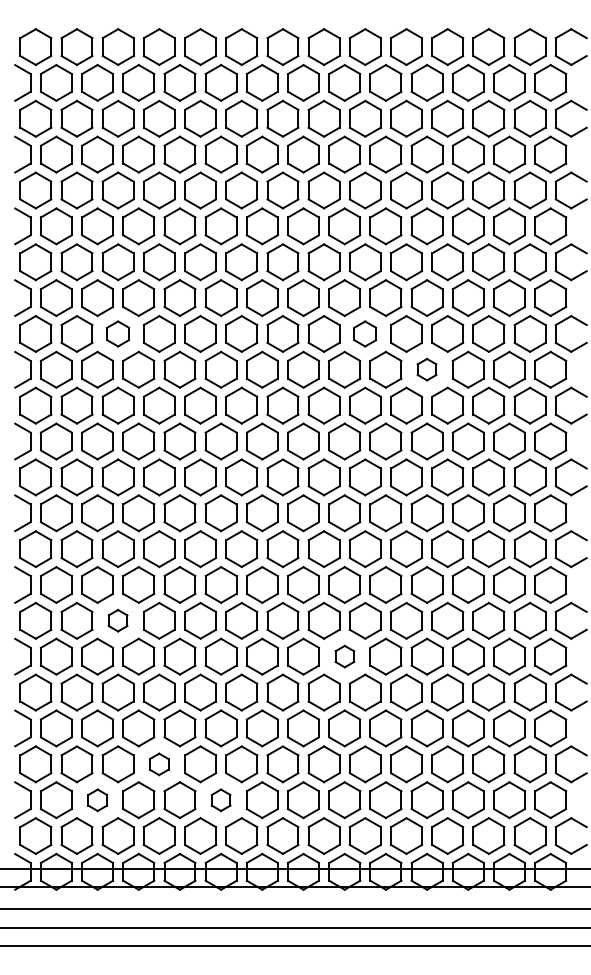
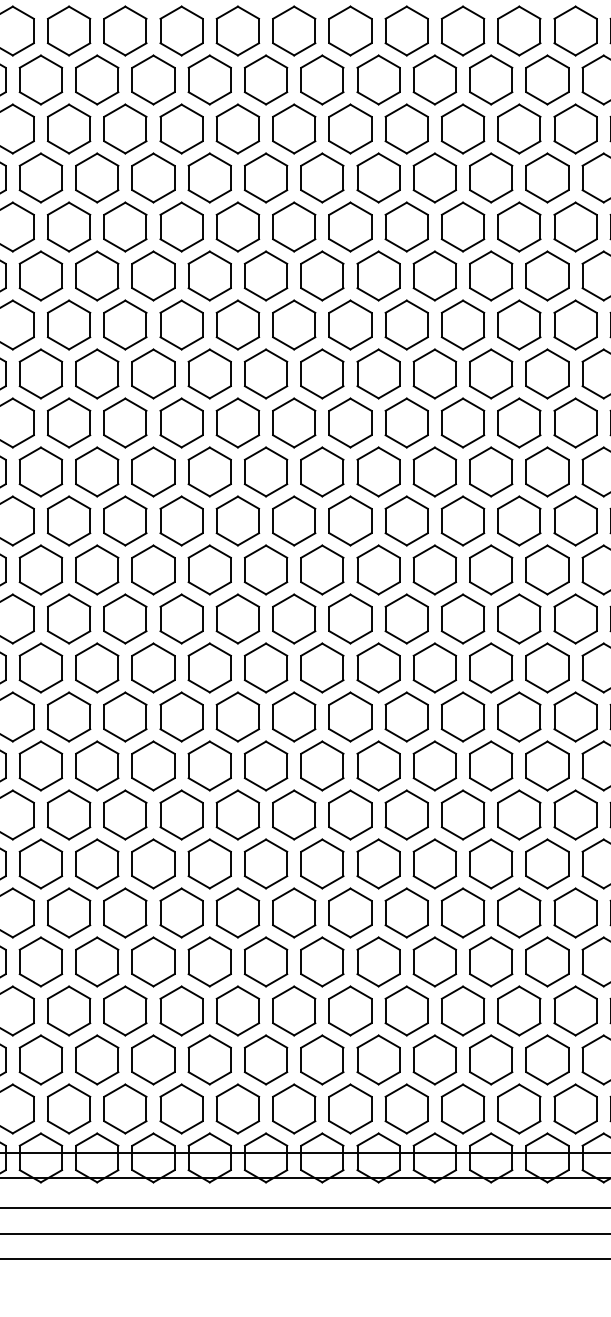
part: (117, 333) -> (68, 422), size x1.43
part: (364, 333) -> (405, 422), size x1.43
part: (426, 369) -> (490, 471), size x1.67
part: (117, 620) -> (68, 814), size x1.67
part: (344, 656) -> (378, 863), size x1.67
part: (158, 764) -> (124, 1011), size x1.67
part: (97, 800) -> (40, 1060), size x1.67
part: (220, 800) -> (208, 1060), size x1.67

